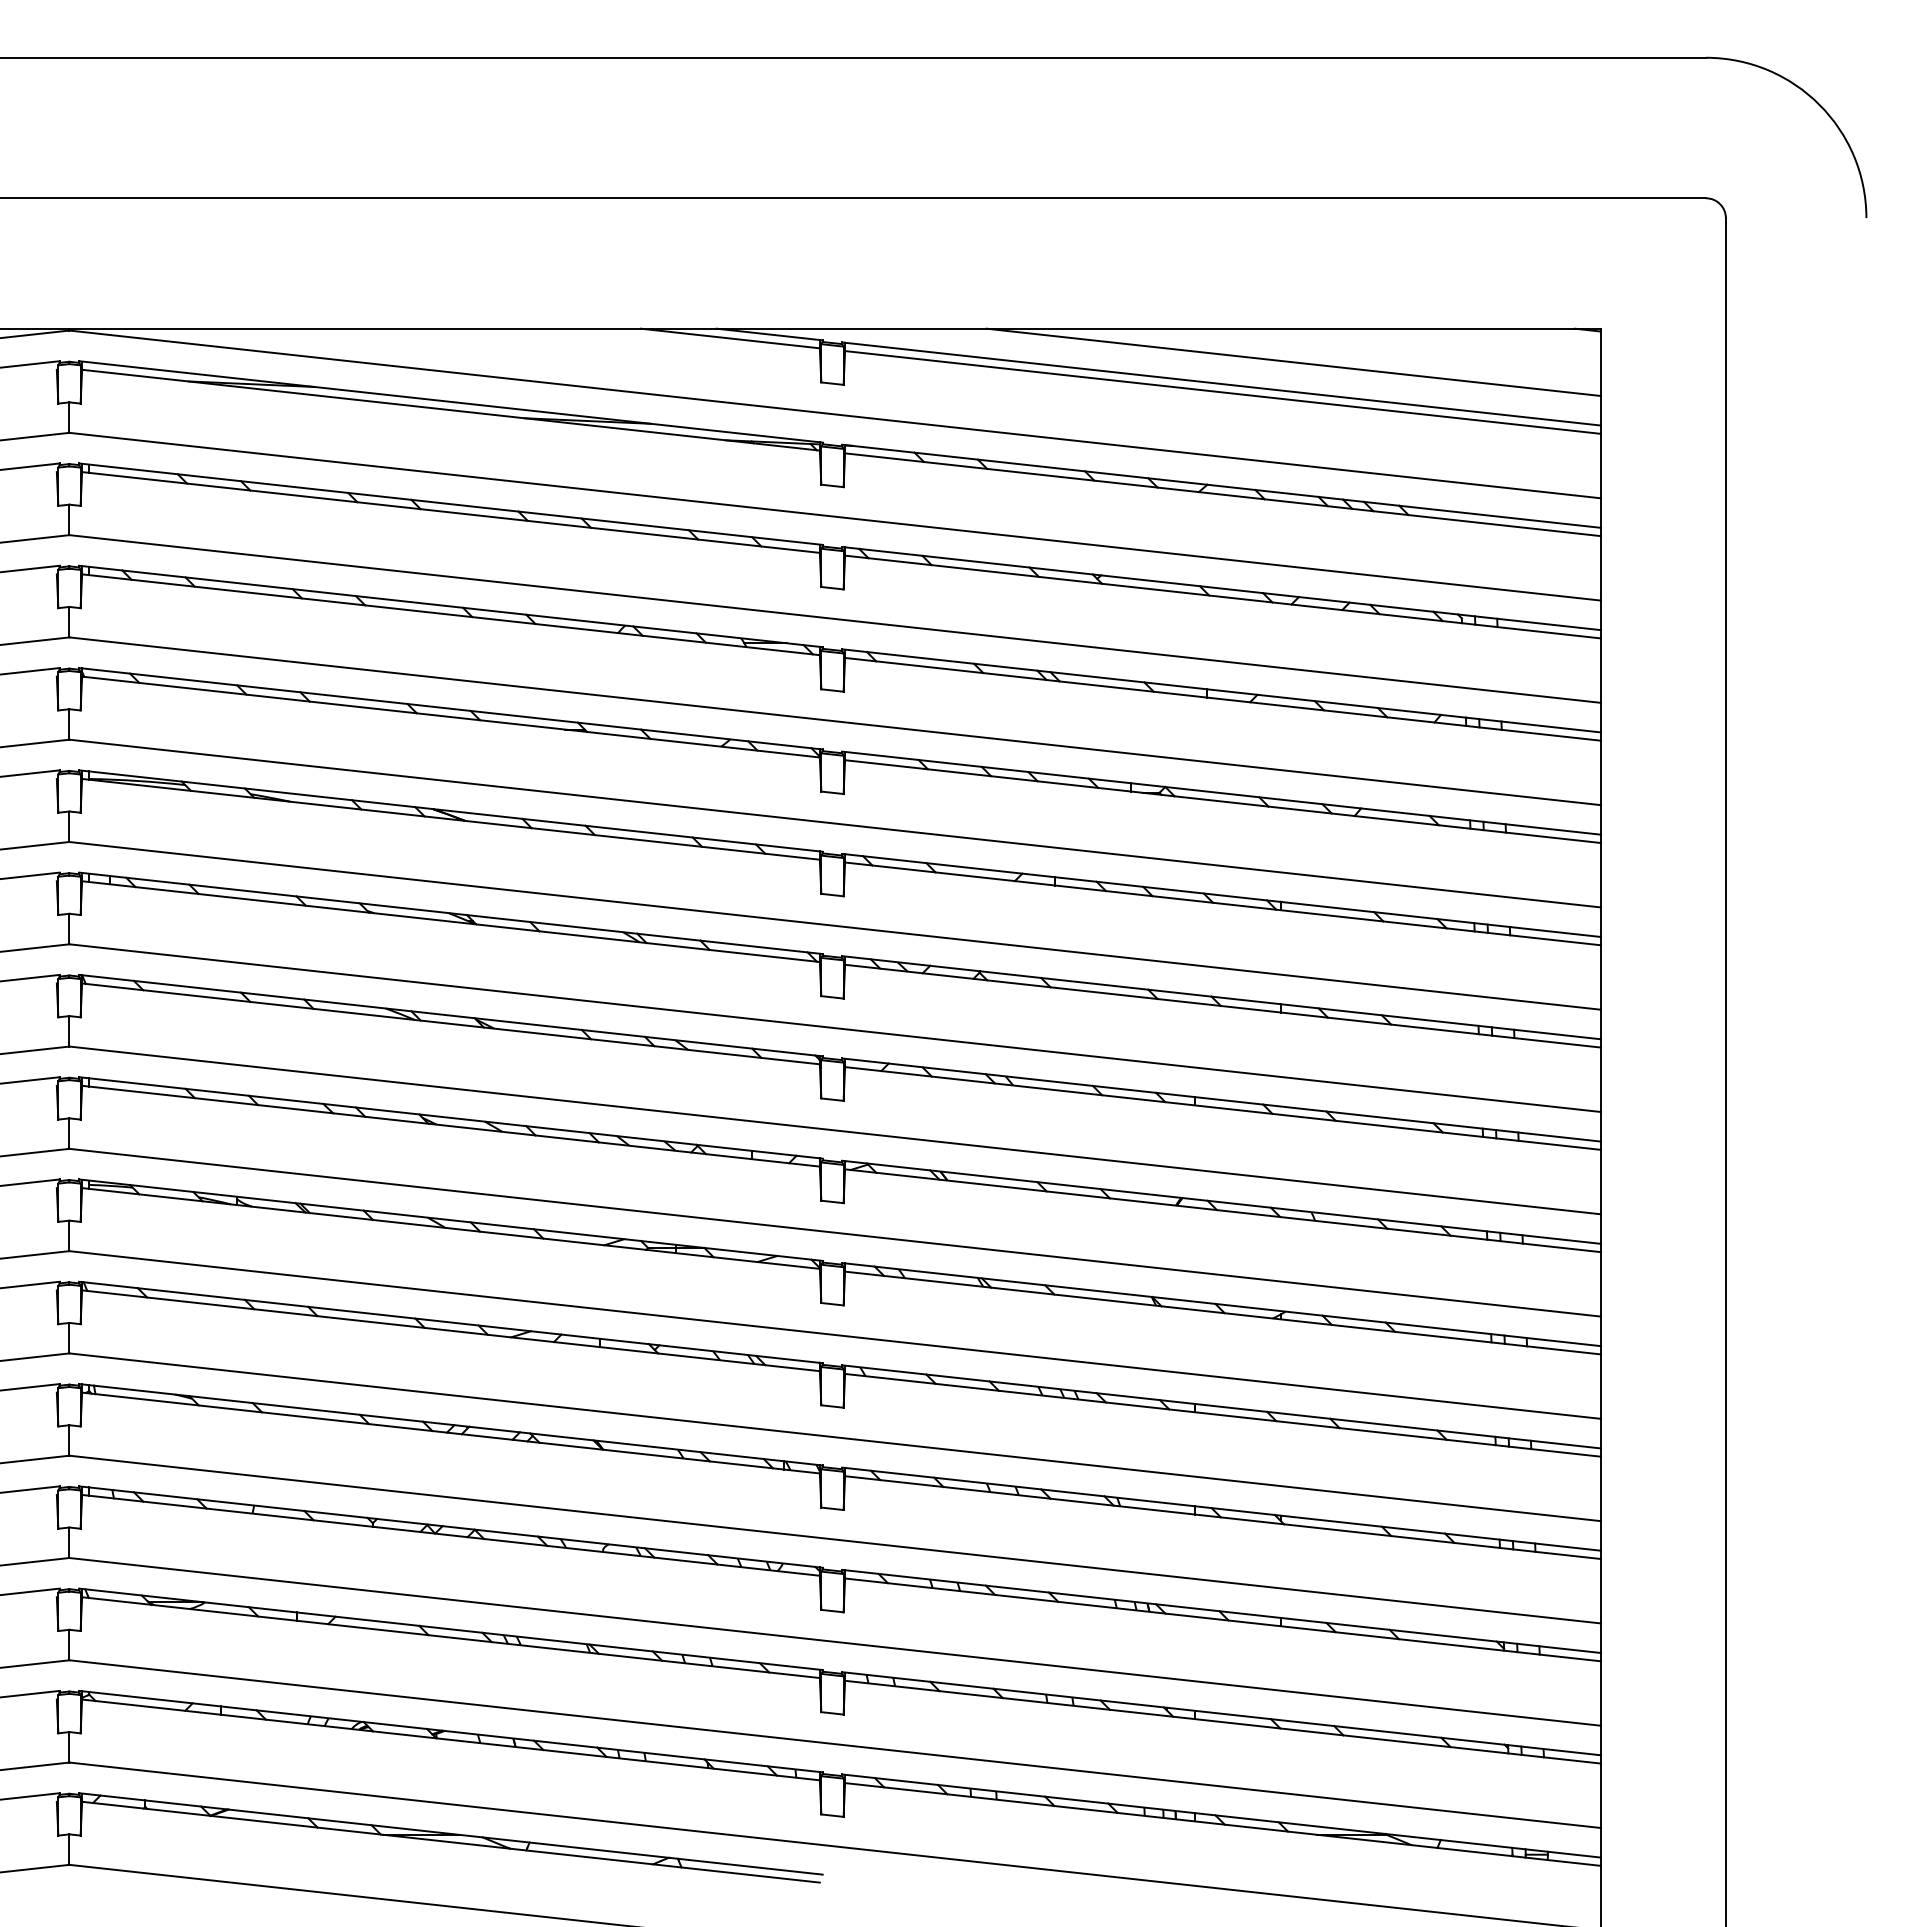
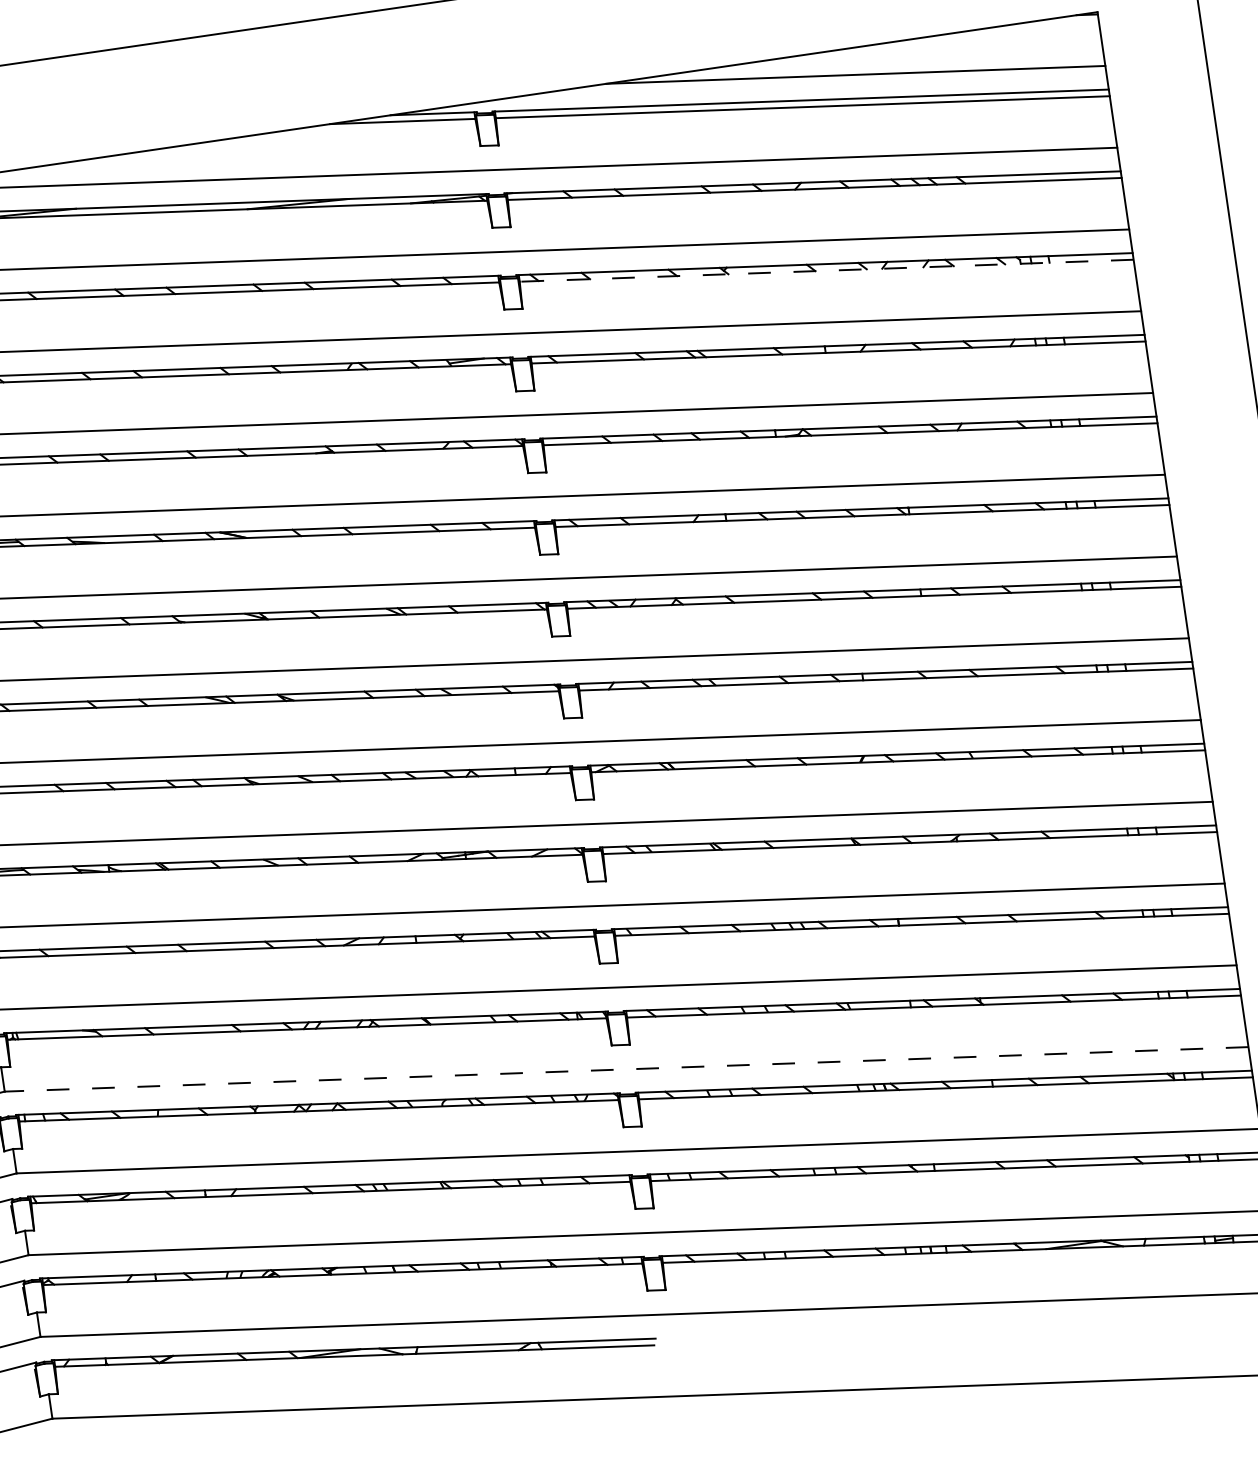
line: (1222, 596) -> (826, 270), solid -> dashed
line: (834, 1539) -> (626, 1069), solid -> dashed

